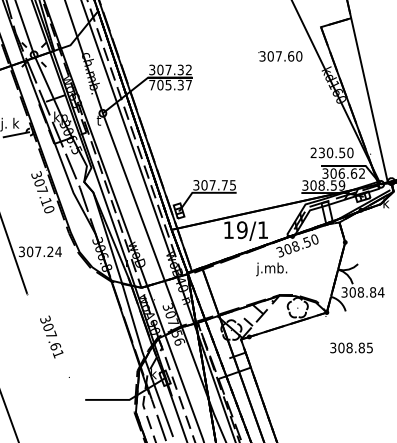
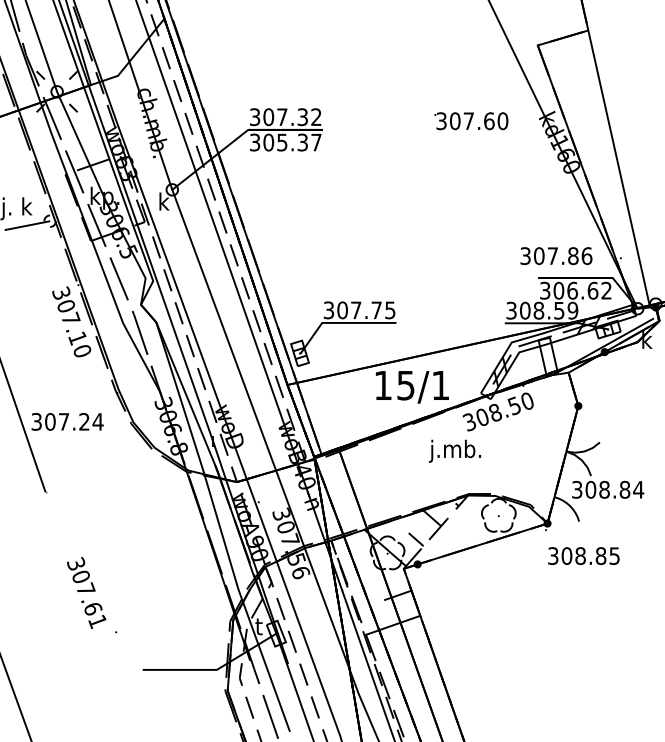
text: (280, 56) -> (471, 121), moved
text: (152, 84) -> (255, 141), 705.37 -> 305.37
text: (98, 120) -> (164, 201), t -> k
text: (331, 152) -> (555, 255), 230.50 -> 307.86
text: (242, 229) -> (406, 384), 19/1 -> 15/1
text: (51, 336) -> (86, 592), moved
text: (351, 347) -> (583, 555), moved
text: (153, 373) -> (257, 625), k -> t

